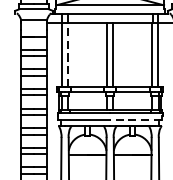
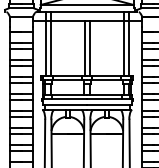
line: (67, 55) -> (50, 48), dashed -> solid
line: (135, 120) -> (109, 104), dashed -> solid

